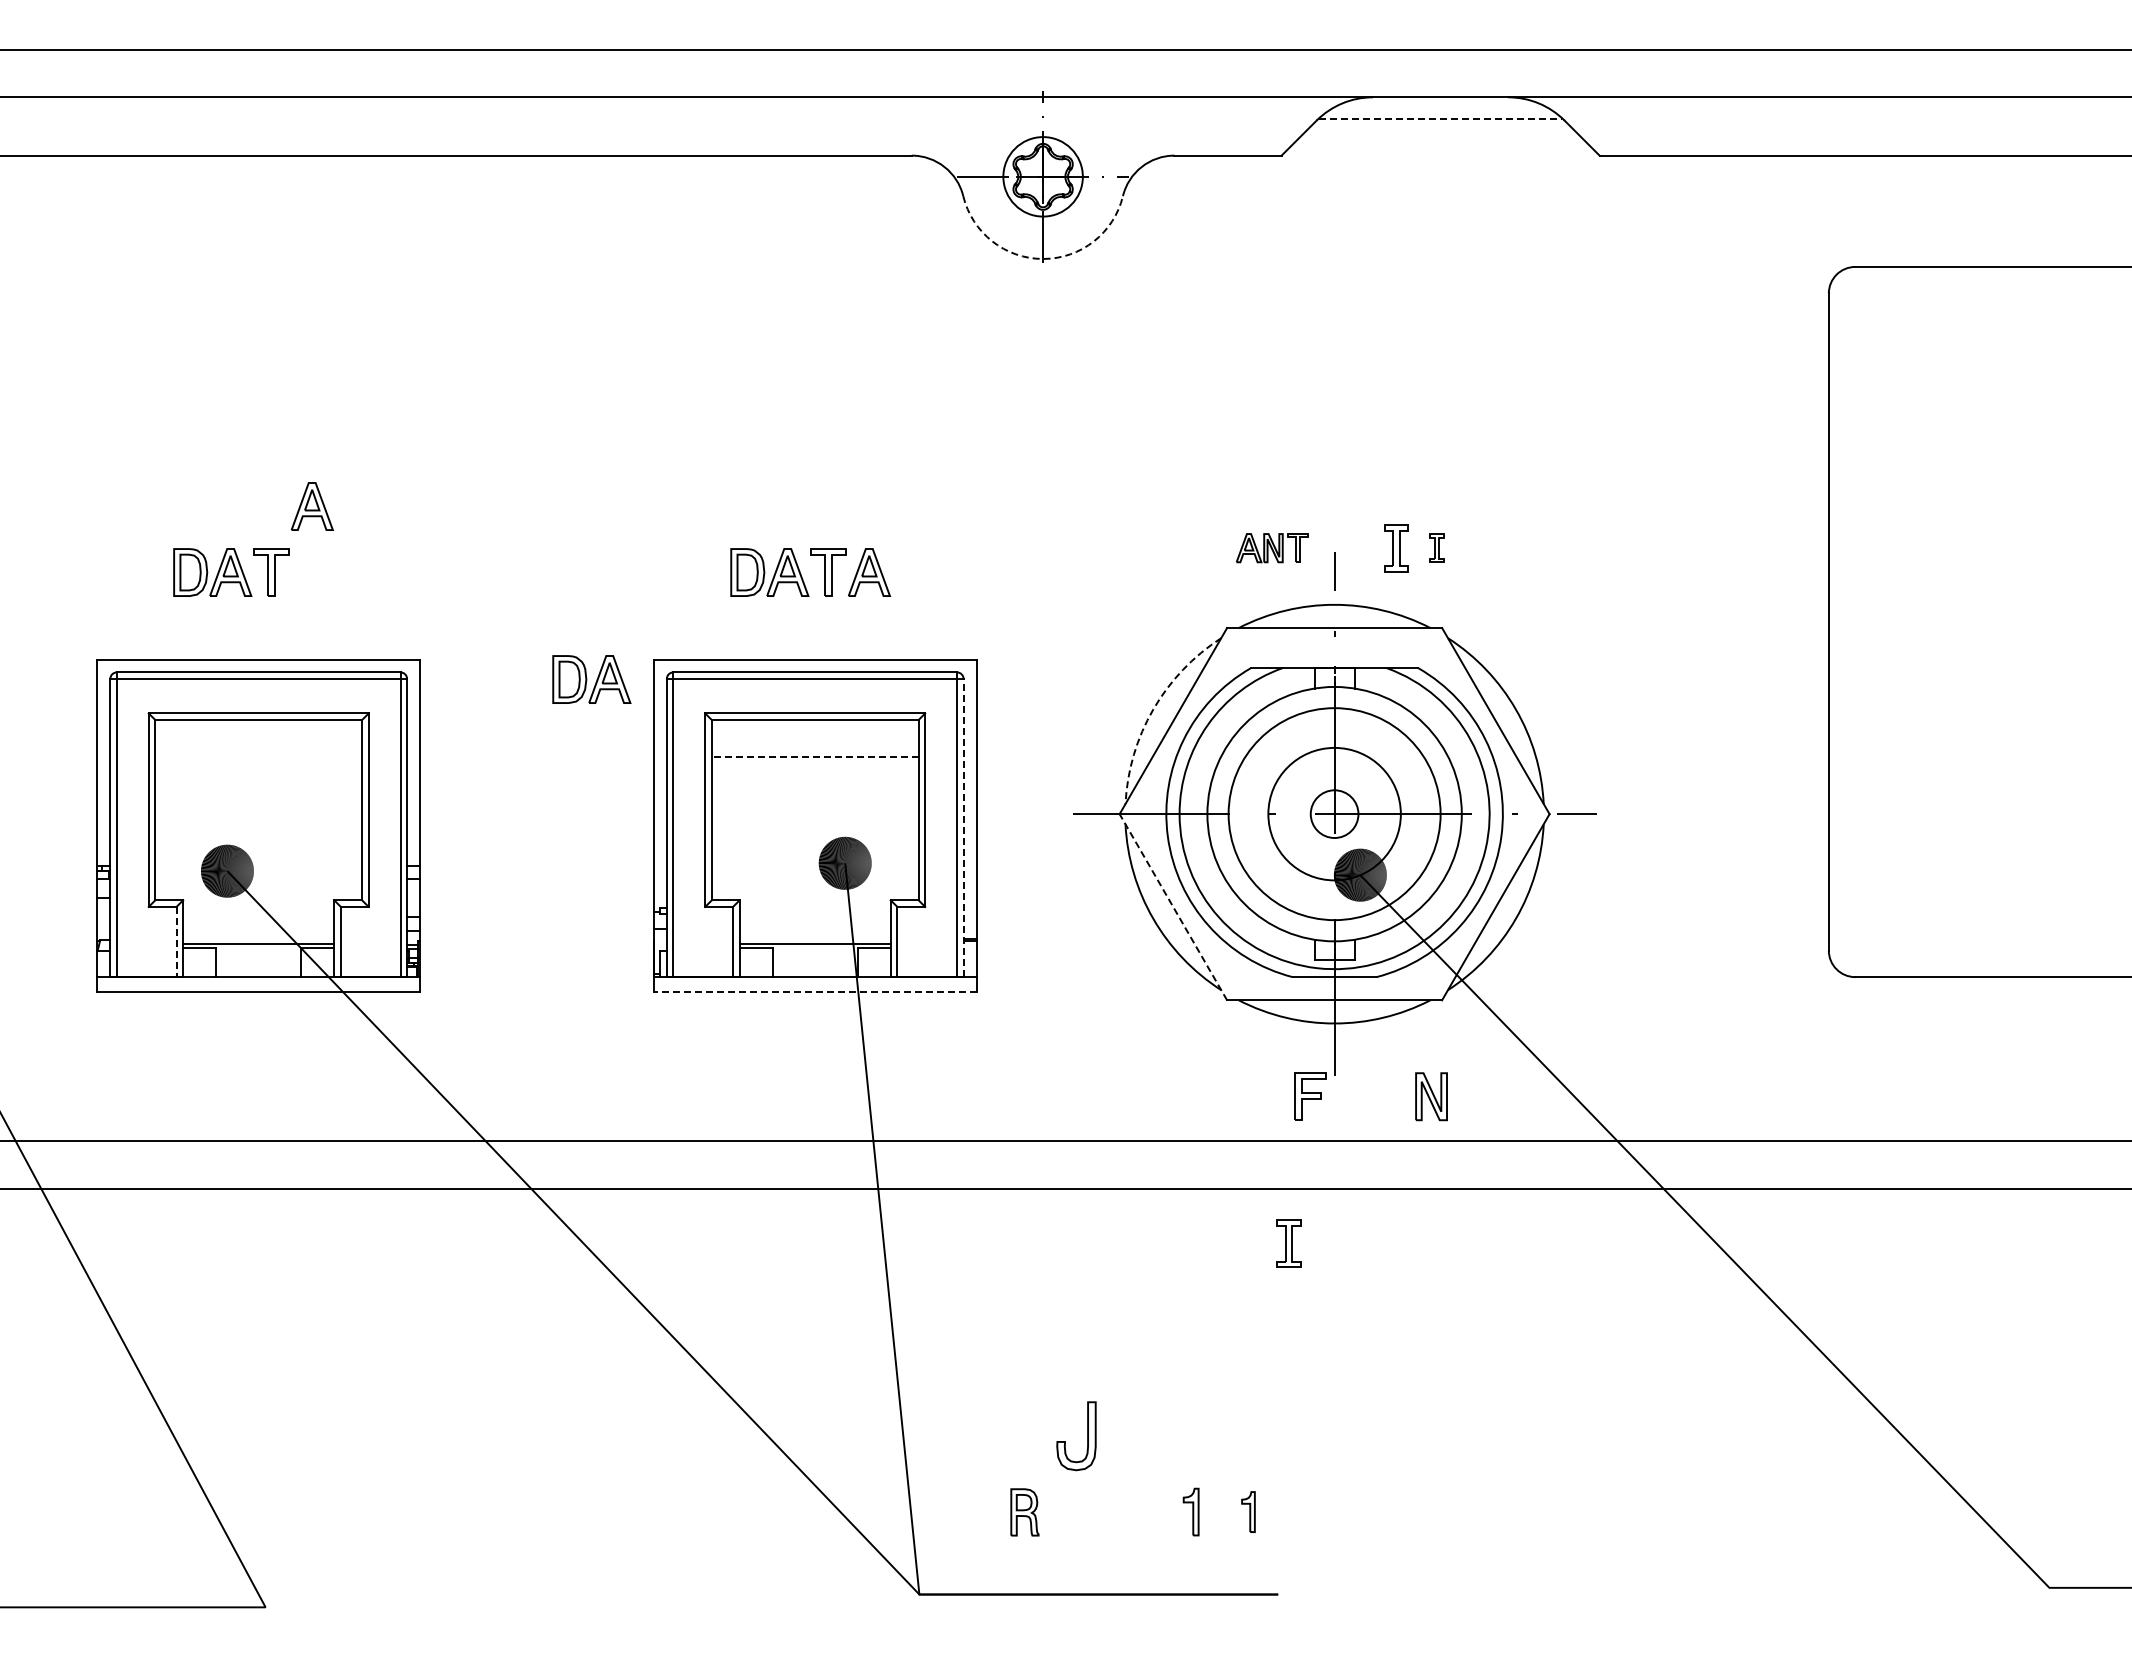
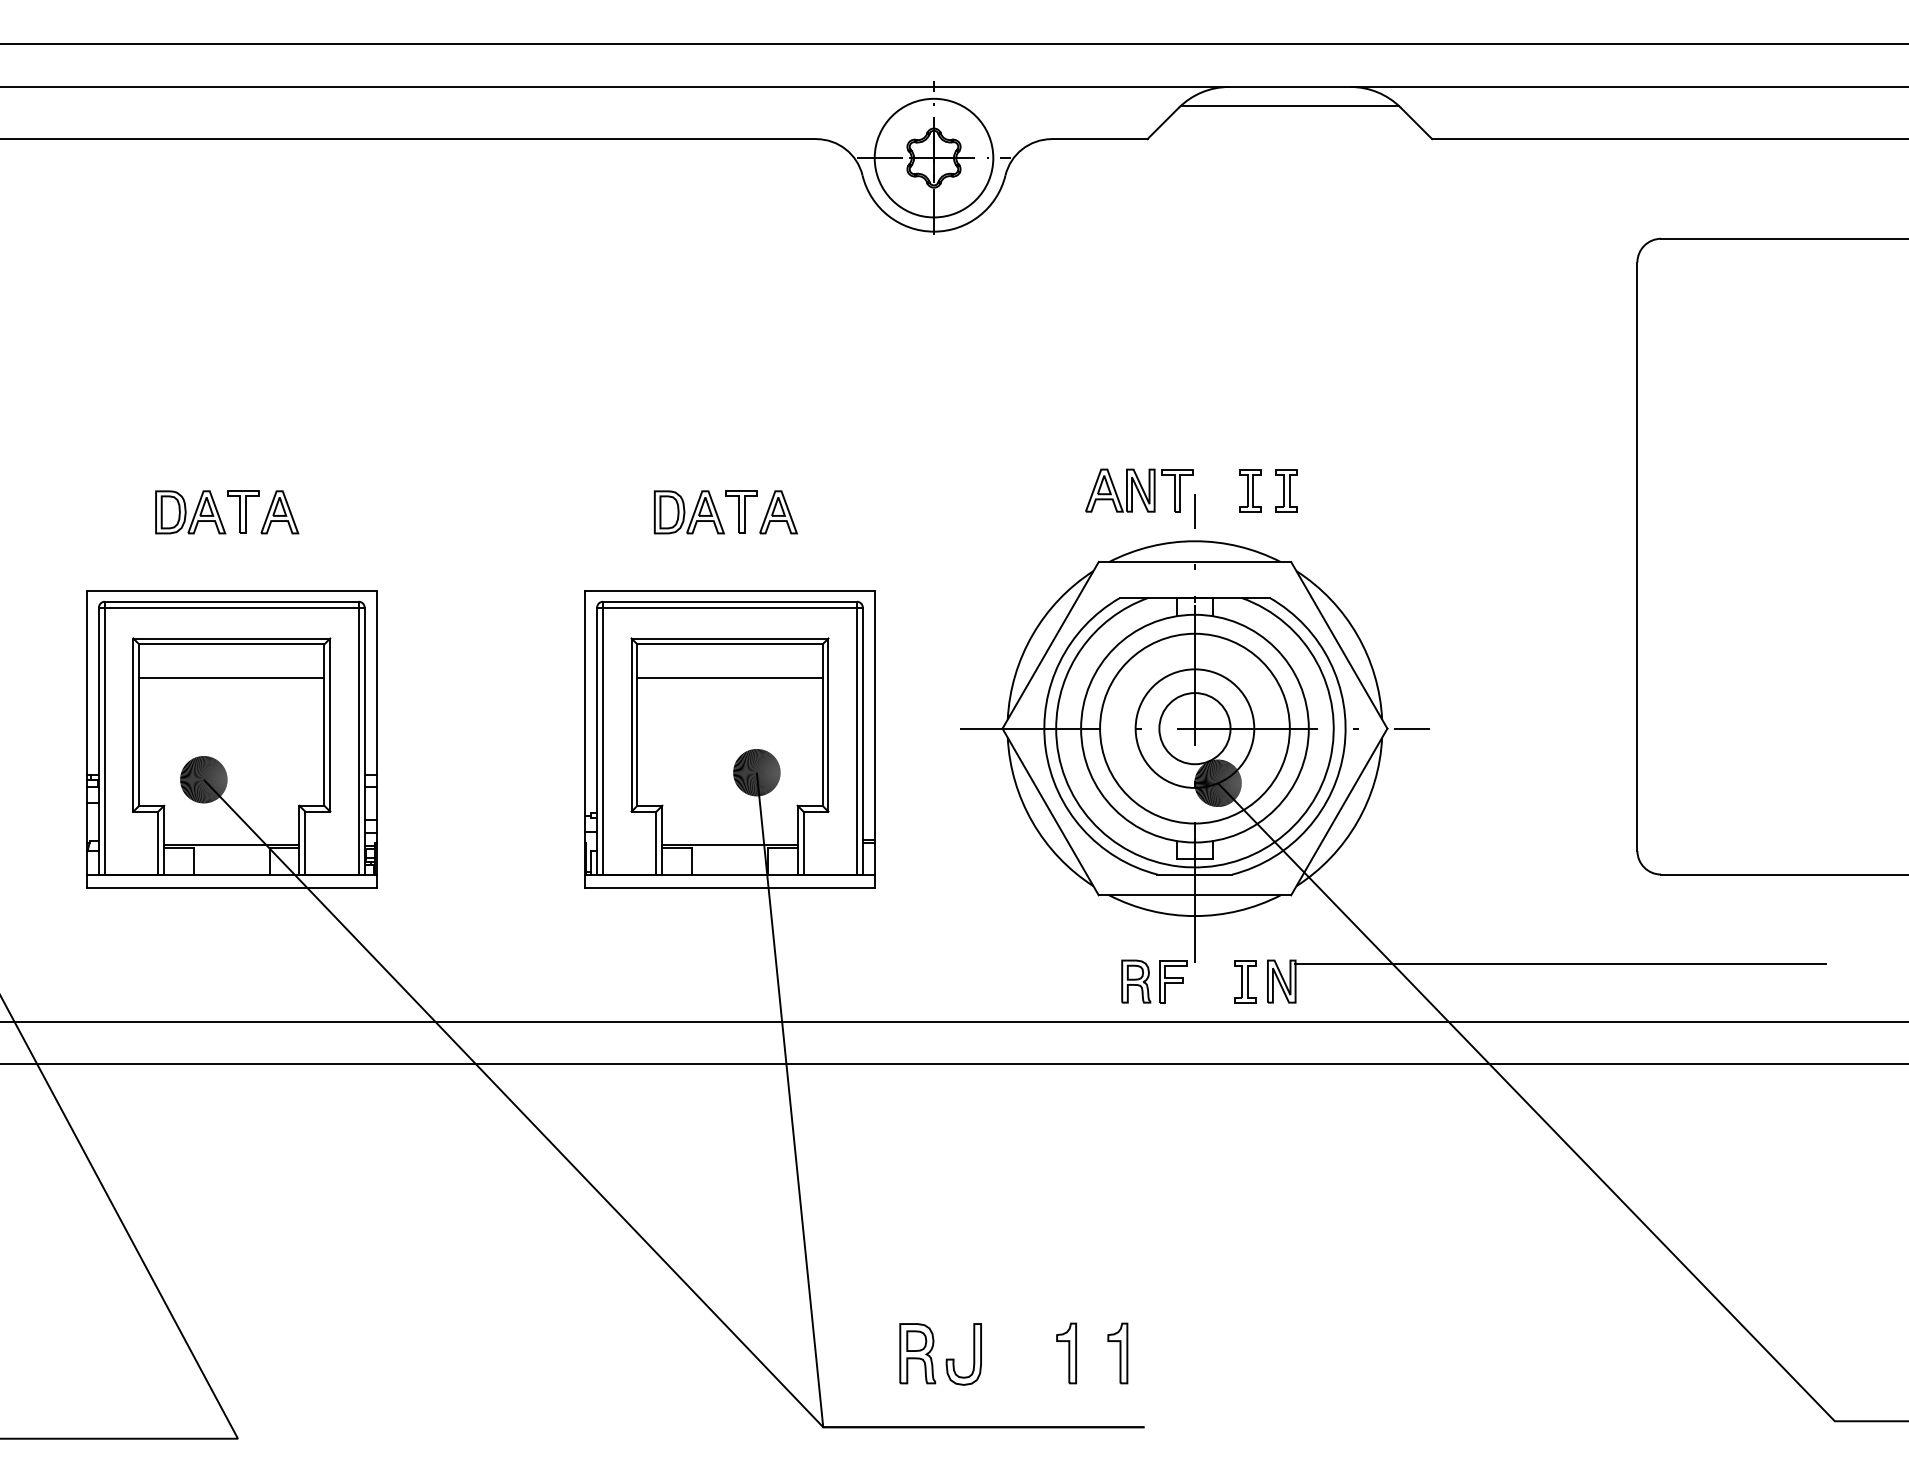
line: (1440, 118) -> (1289, 105), dashed -> solid
circle: (1042, 176) -> (933, 157), size x1.67
arc: (1043, 258) -> (934, 231), dashed -> solid
part: (311, 506) -> (279, 512), moved
part: (1272, 547) -> (1139, 489), size x1.67
part: (1436, 548) -> (1286, 490), size x1.67
part: (591, 679) -> (529, 608), removed
arc: (1153, 709) -> (1032, 634), dashed -> solid
line: (258, 757) -> (231, 677), added
line: (814, 757) -> (729, 677), dashed -> solid
circle: (1334, 813) -> (1194, 728), size x1.67
line: (963, 827) -> (862, 740), dashed -> solid
line: (1173, 906) -> (1050, 811), dashed -> solid
line: (176, 942) -> (158, 843), dashed -> solid
line: (815, 991) -> (730, 887), dashed -> solid
line: (1743, 1077) -> (1560, 964), added
part: (1268, 1096) -> (1135, 981), added
part: (1288, 1243) -> (1244, 981), moved
part: (1087, 1436) -> (973, 1354), moved
part: (1190, 1511) -> (1065, 1352), size x1.43
part: (1248, 1511) -> (1117, 1352), size x1.67
part: (1024, 1512) -> (917, 1353), size x1.43

